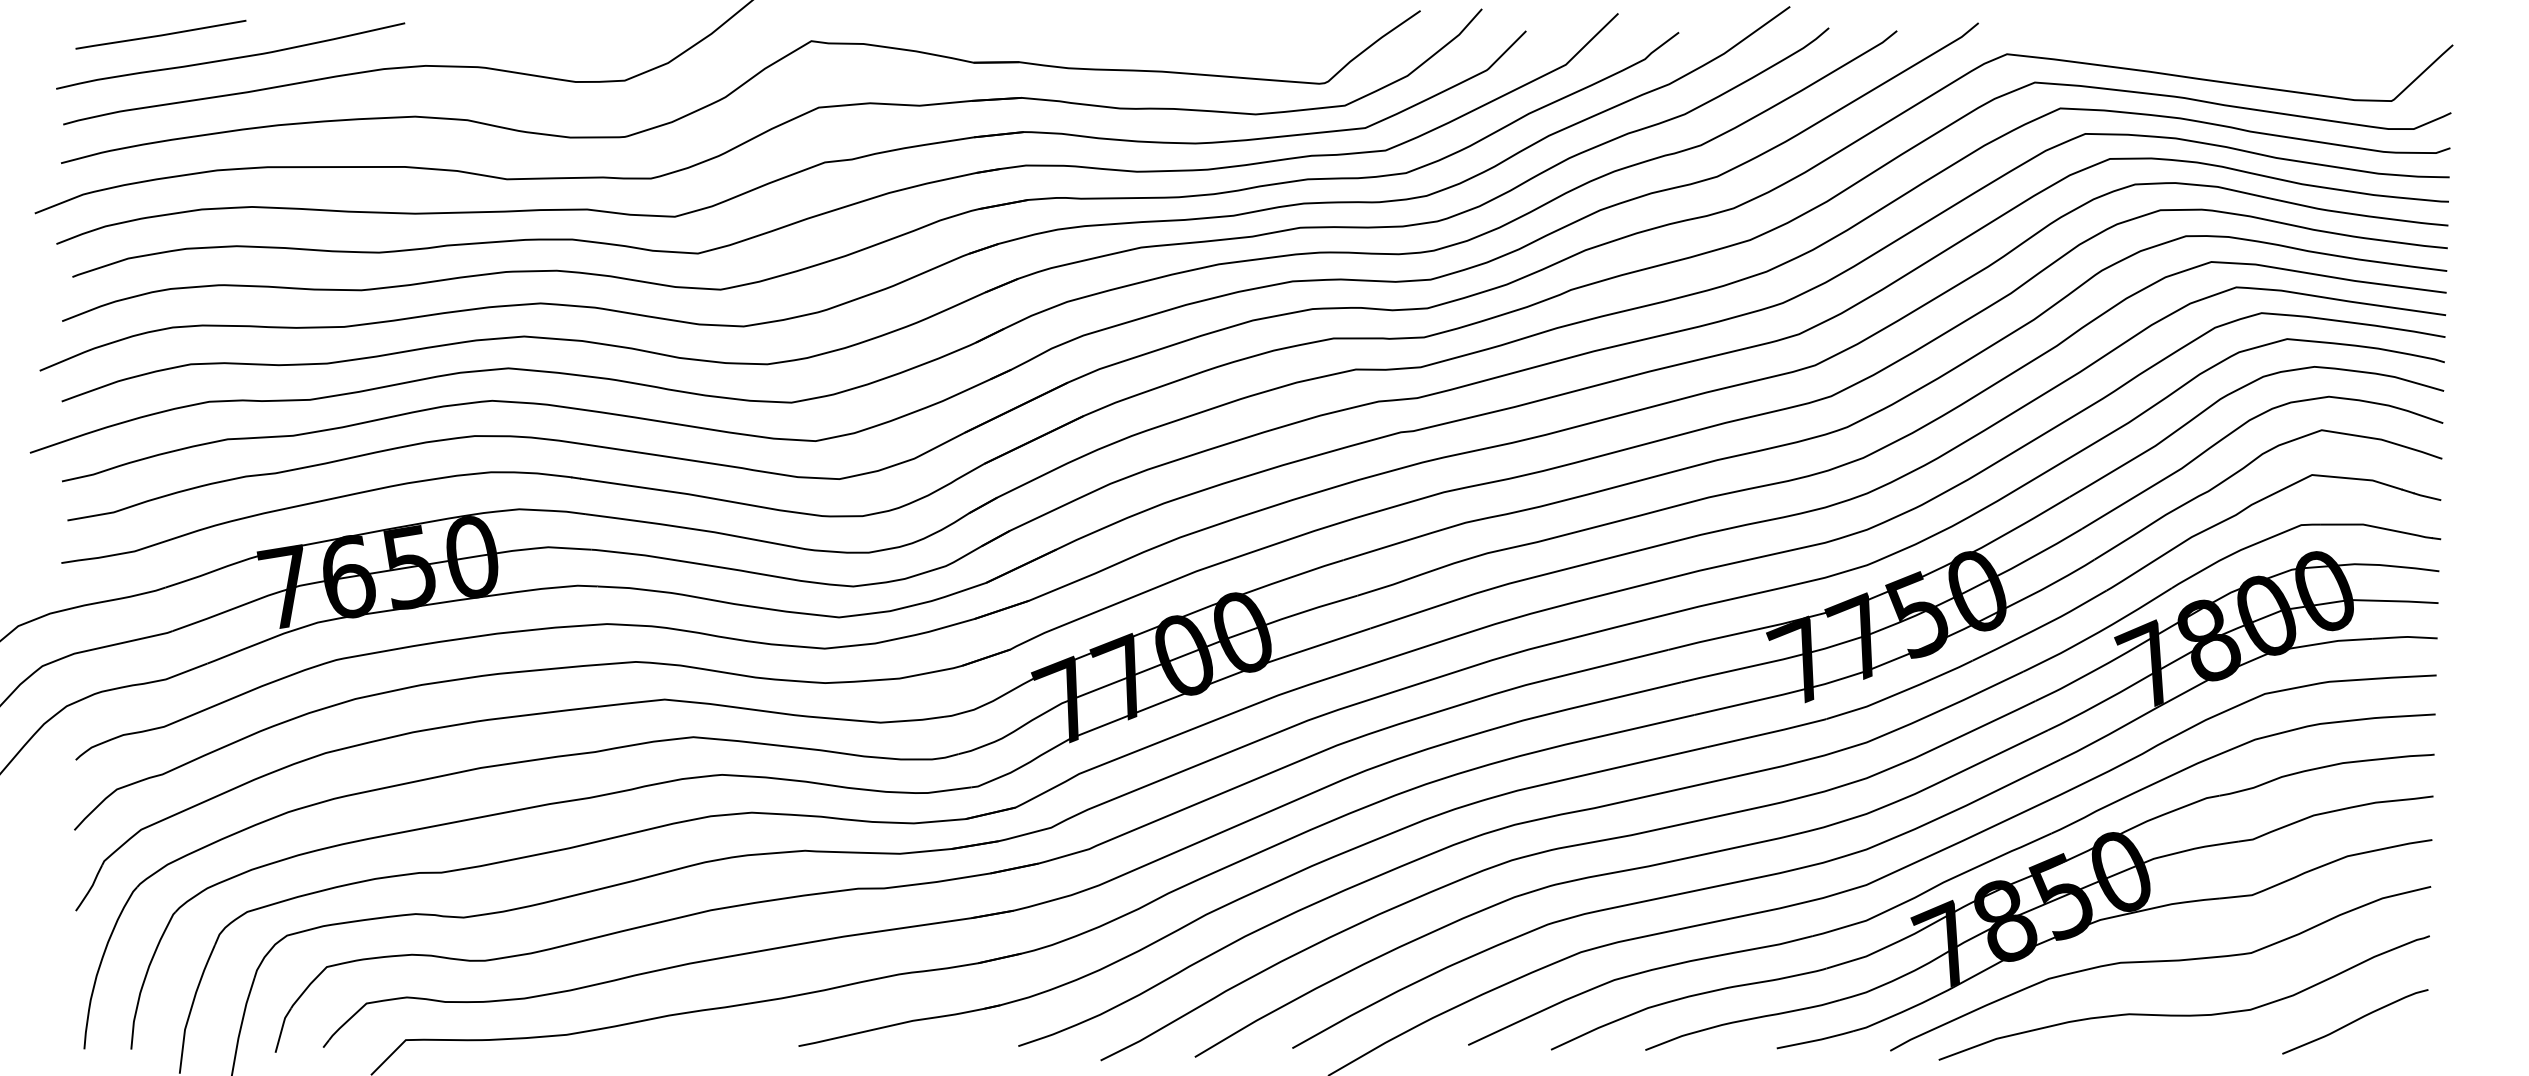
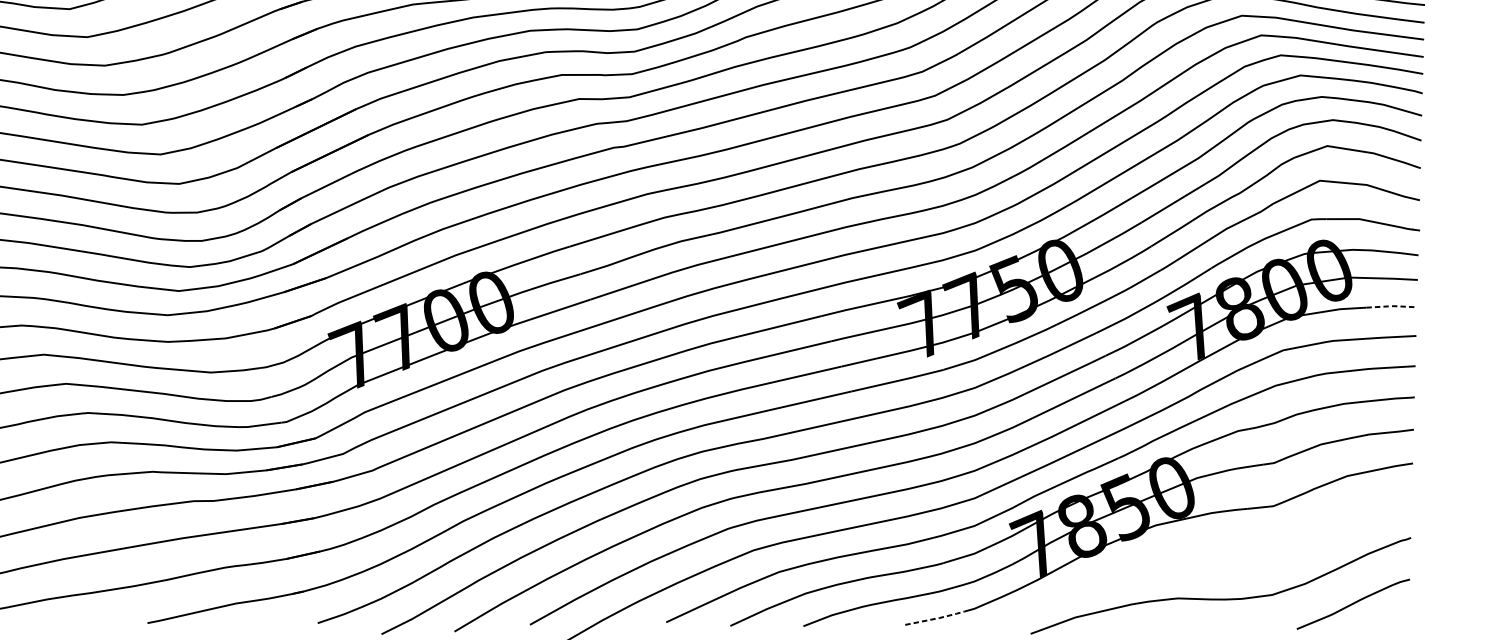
line: (2405, 637) -> (1392, 306), solid -> dashed
curve: (2160, 962) -> (1202, 558), removed
line: (1816, 1040) -> (936, 618), solid -> dashed

